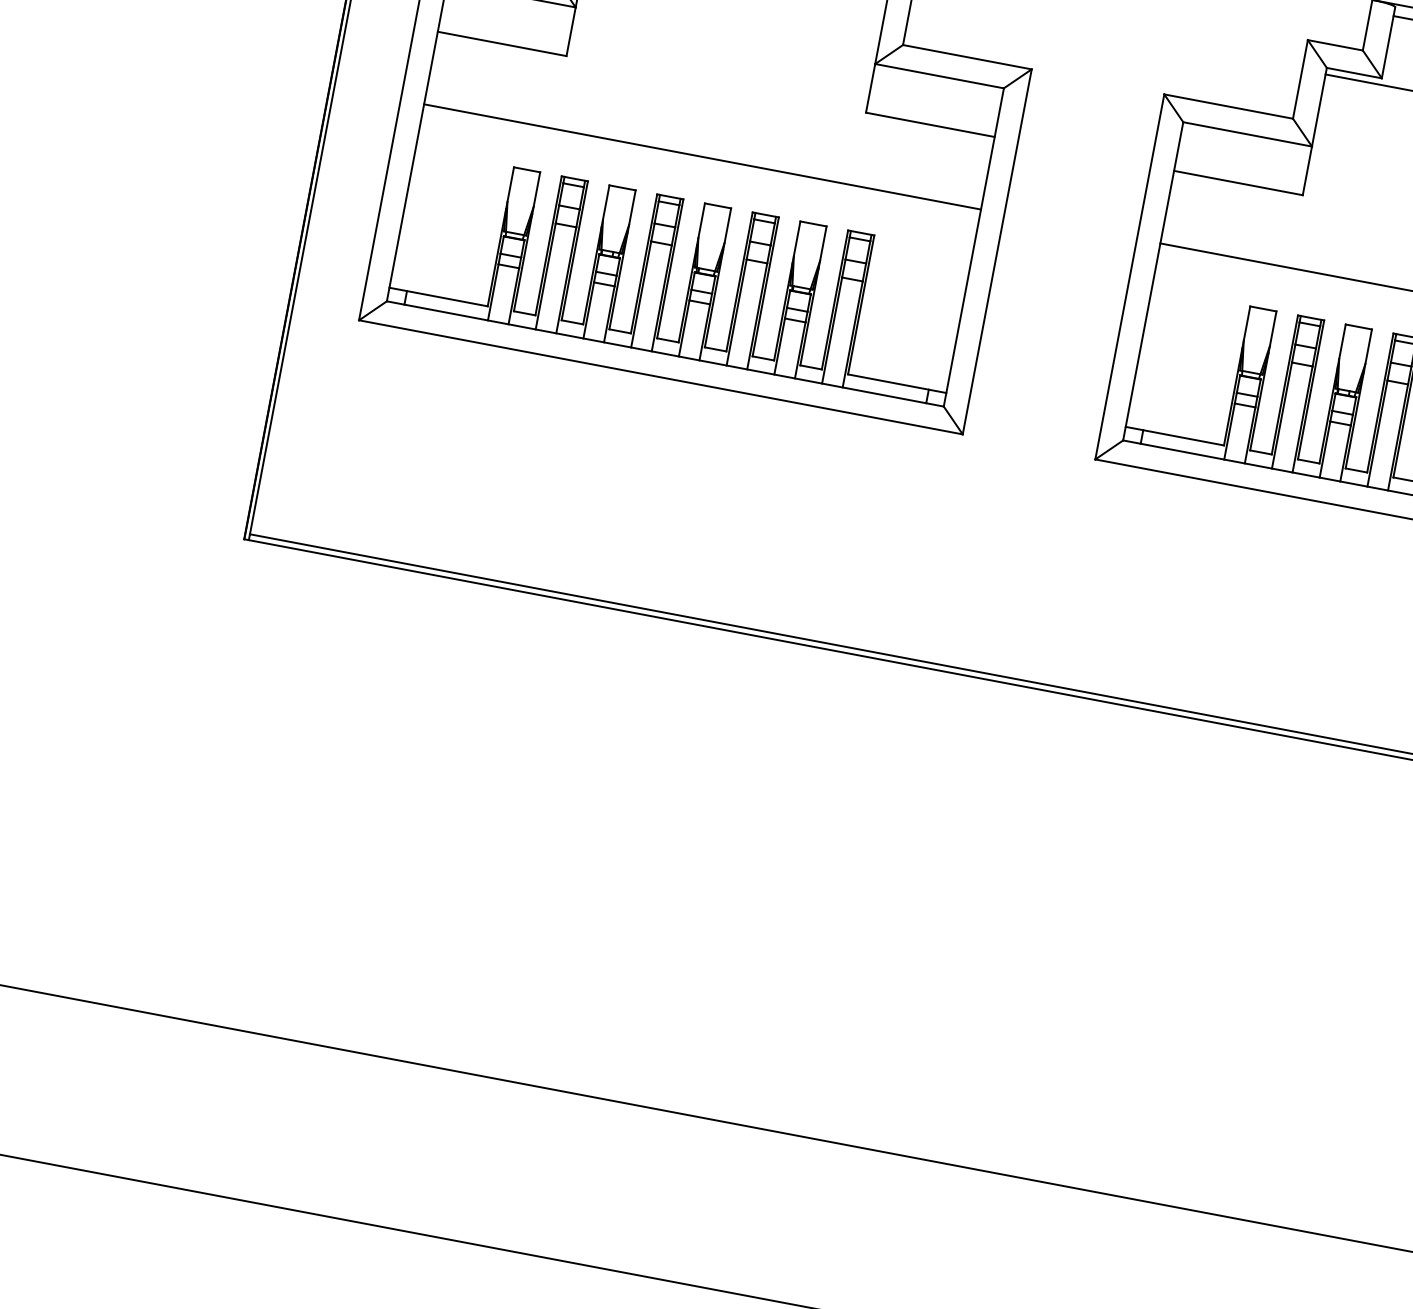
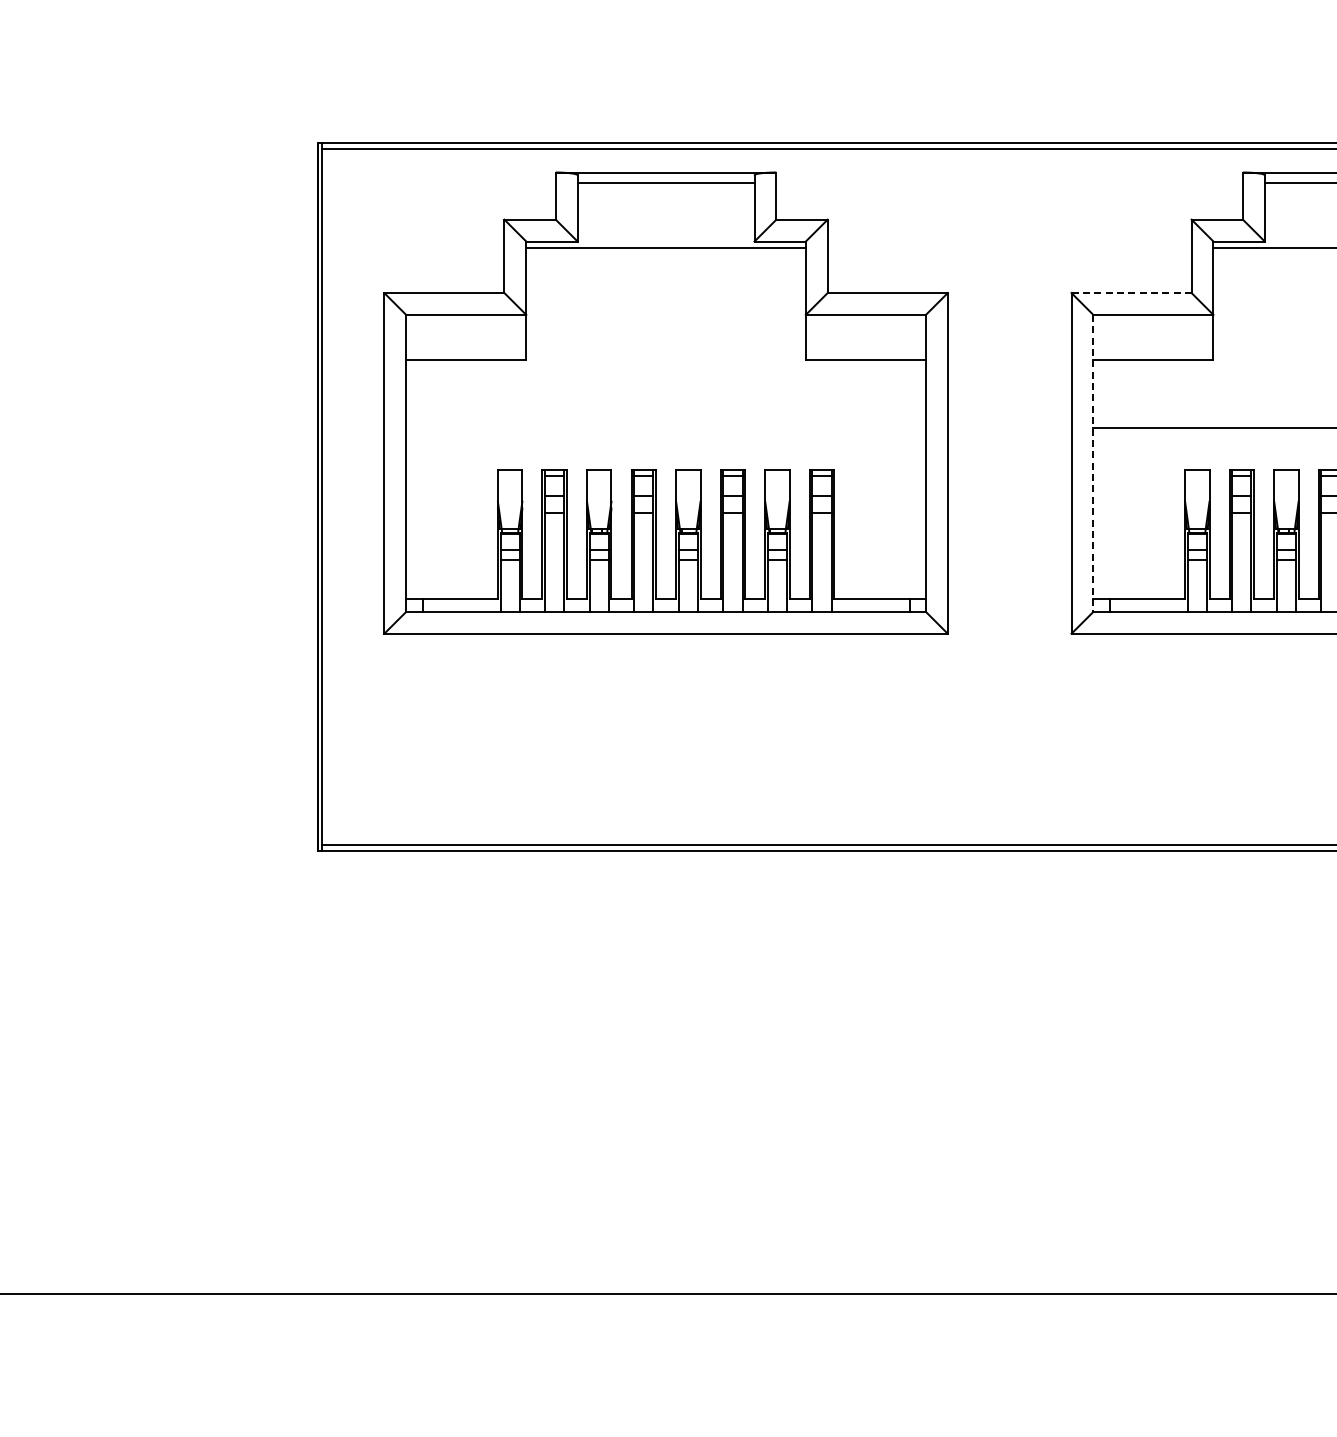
line: (1229, 107) -> (1132, 293), solid -> dashed
line: (701, 157) -> (665, 428), removed
line: (1153, 281) -> (1093, 463), solid -> dashed

